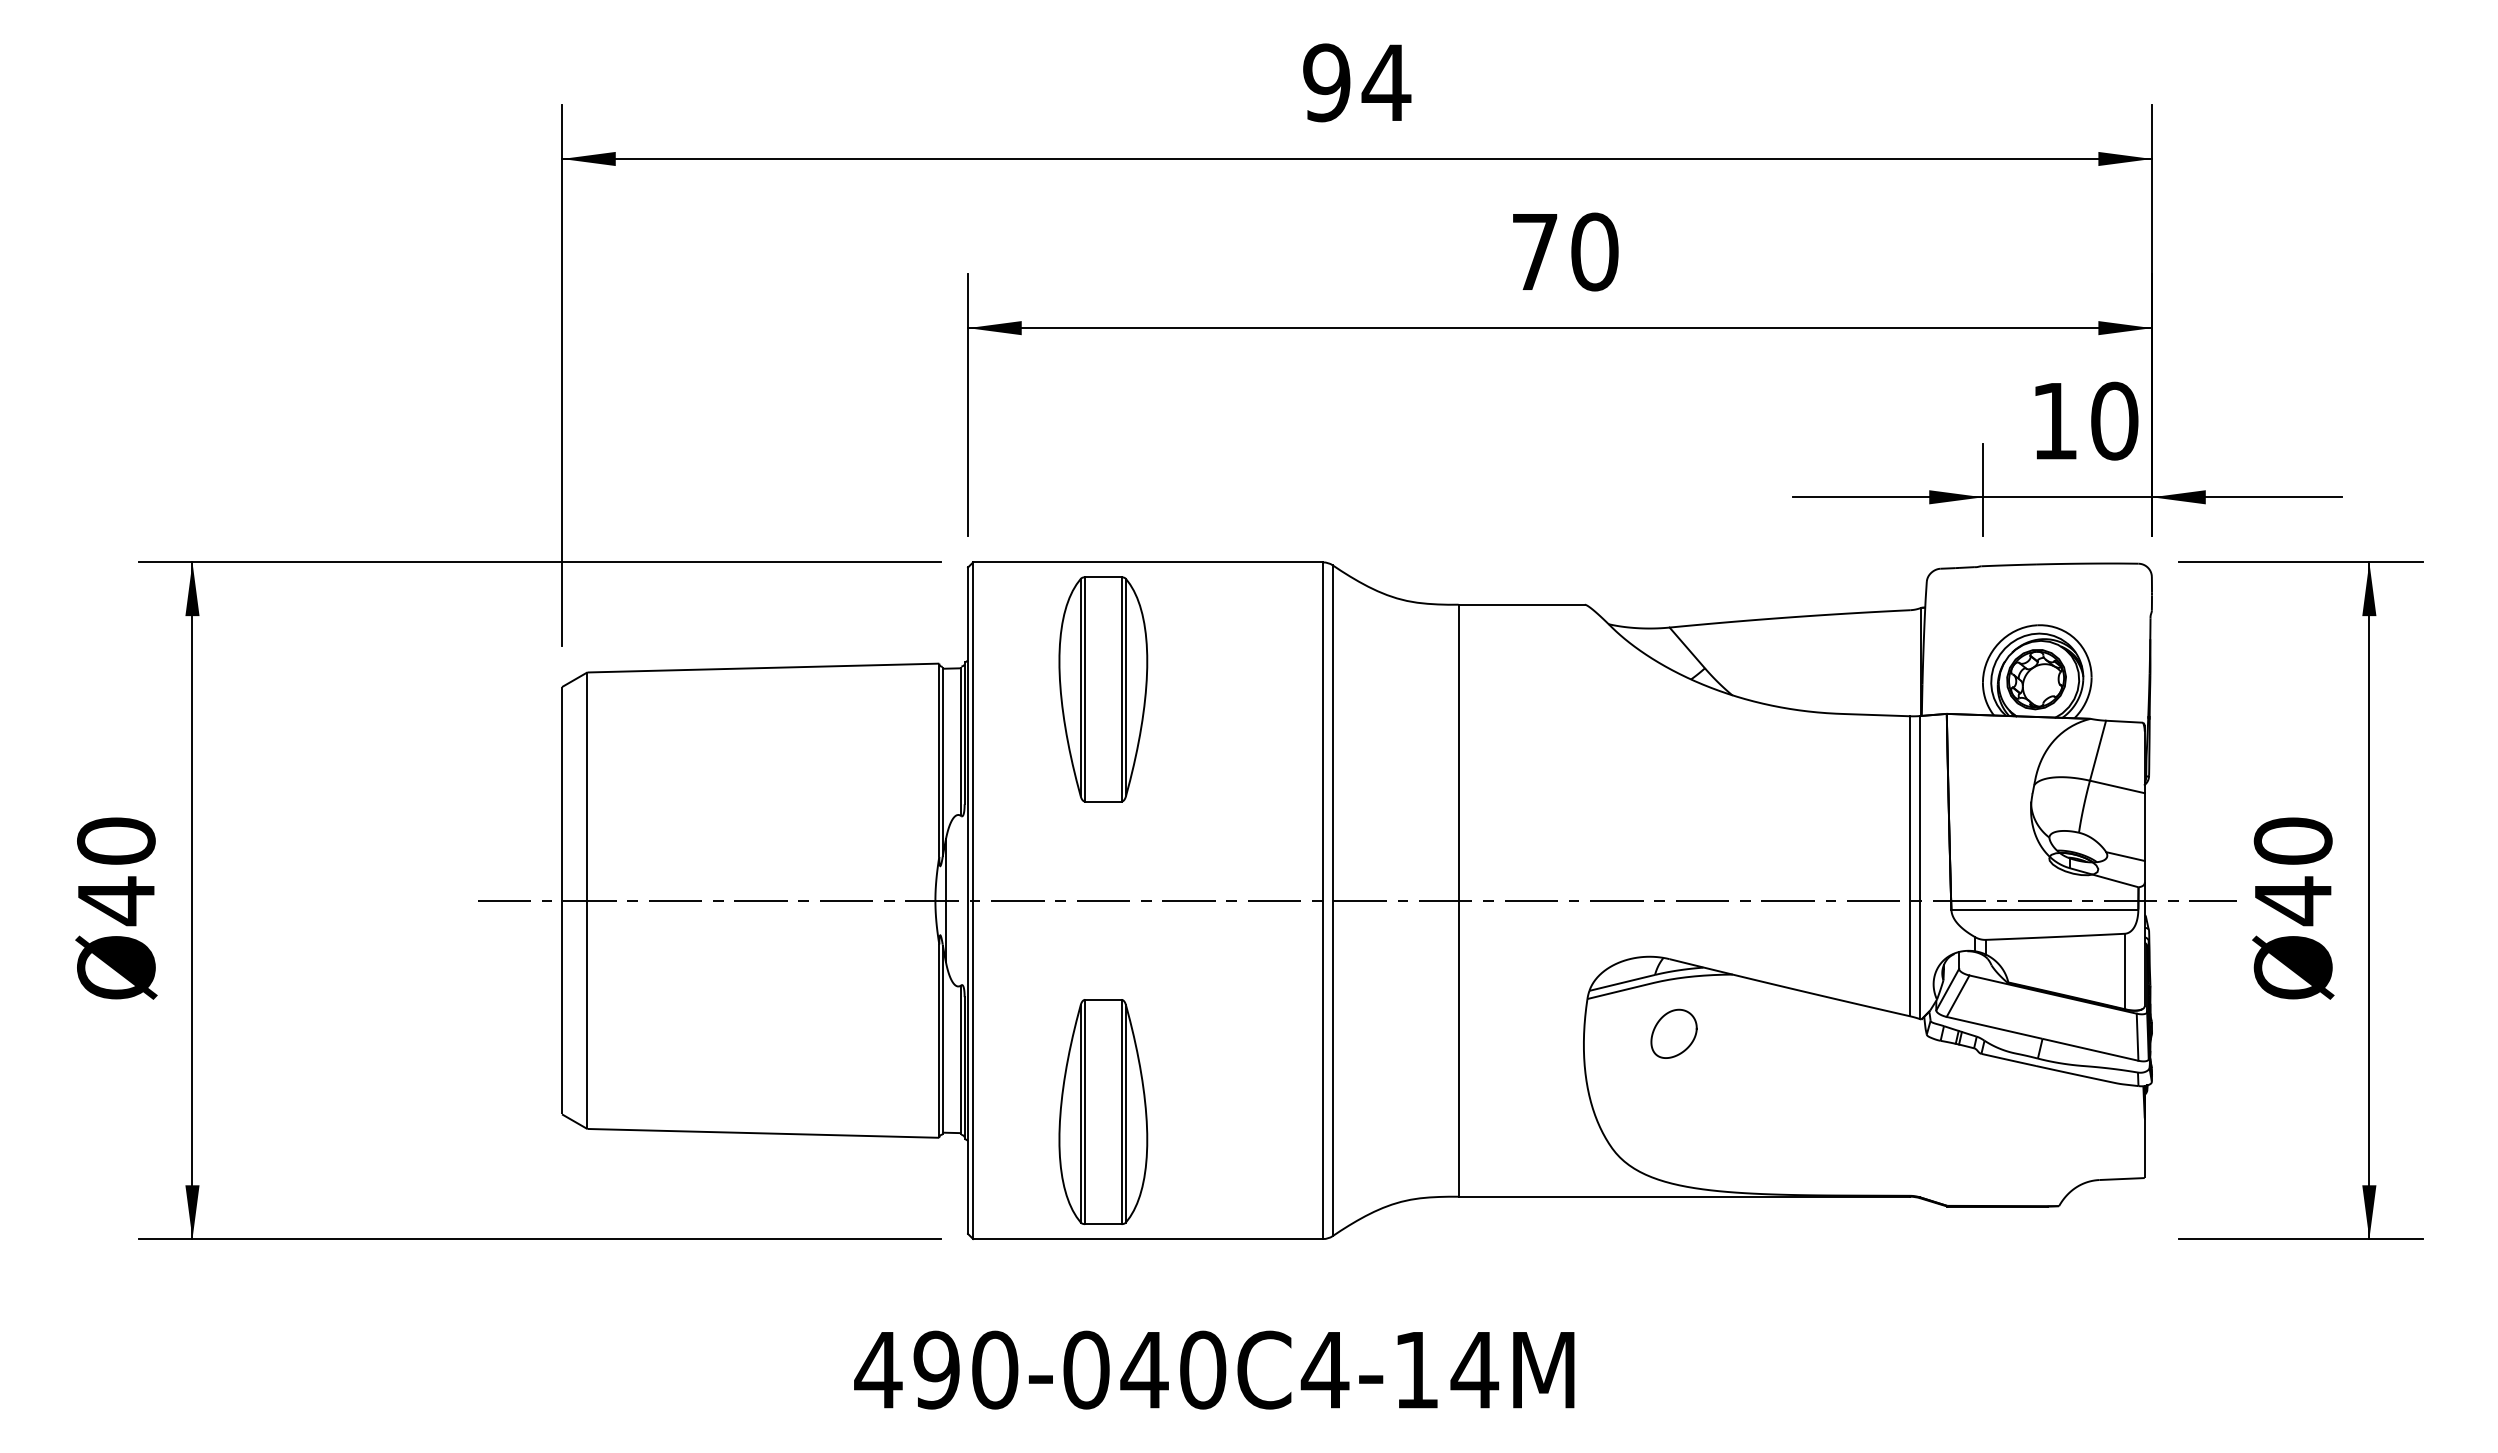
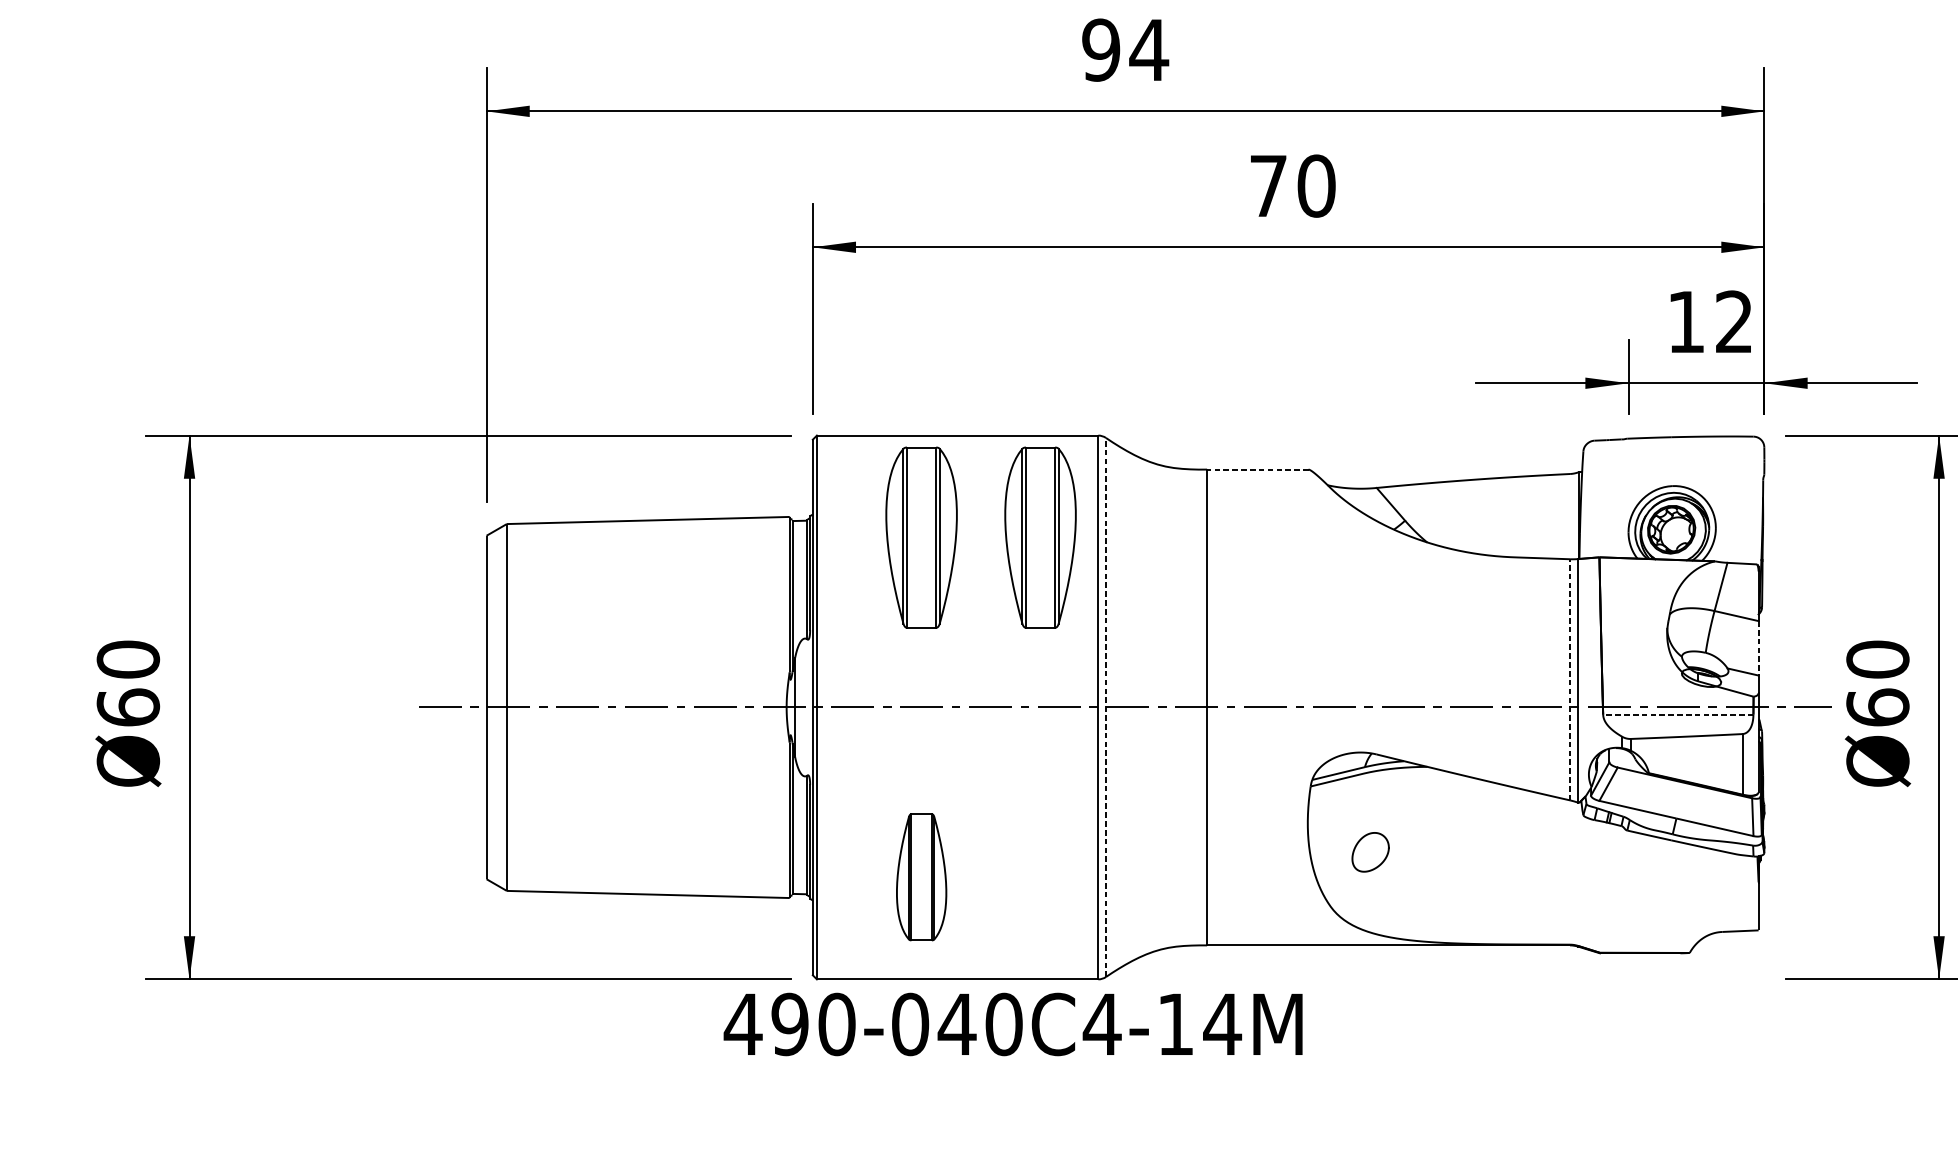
text: (2114, 420) -> (1734, 321), 10 -> 12
line: (1521, 604) -> (1257, 469), solid -> dashed
part: (1251, 689) -> (1040, 537), added
line: (2144, 827) -> (1758, 648), solid -> dashed
line: (1910, 865) -> (1570, 679), solid -> dashed
line: (1332, 900) -> (1105, 707), solid -> dashed
text: (116, 901) -> (128, 708), Ø40 -> Ø60
text: (2292, 901) -> (1877, 708), Ø40 -> Ø60
line: (2044, 909) -> (1678, 714), solid -> dashed
curve: (1659, 1022) -> (1358, 843), moved
part: (1103, 1111) -> (921, 876), size x0.7
text: (1214, 1369) -> (1013, 1023), moved

